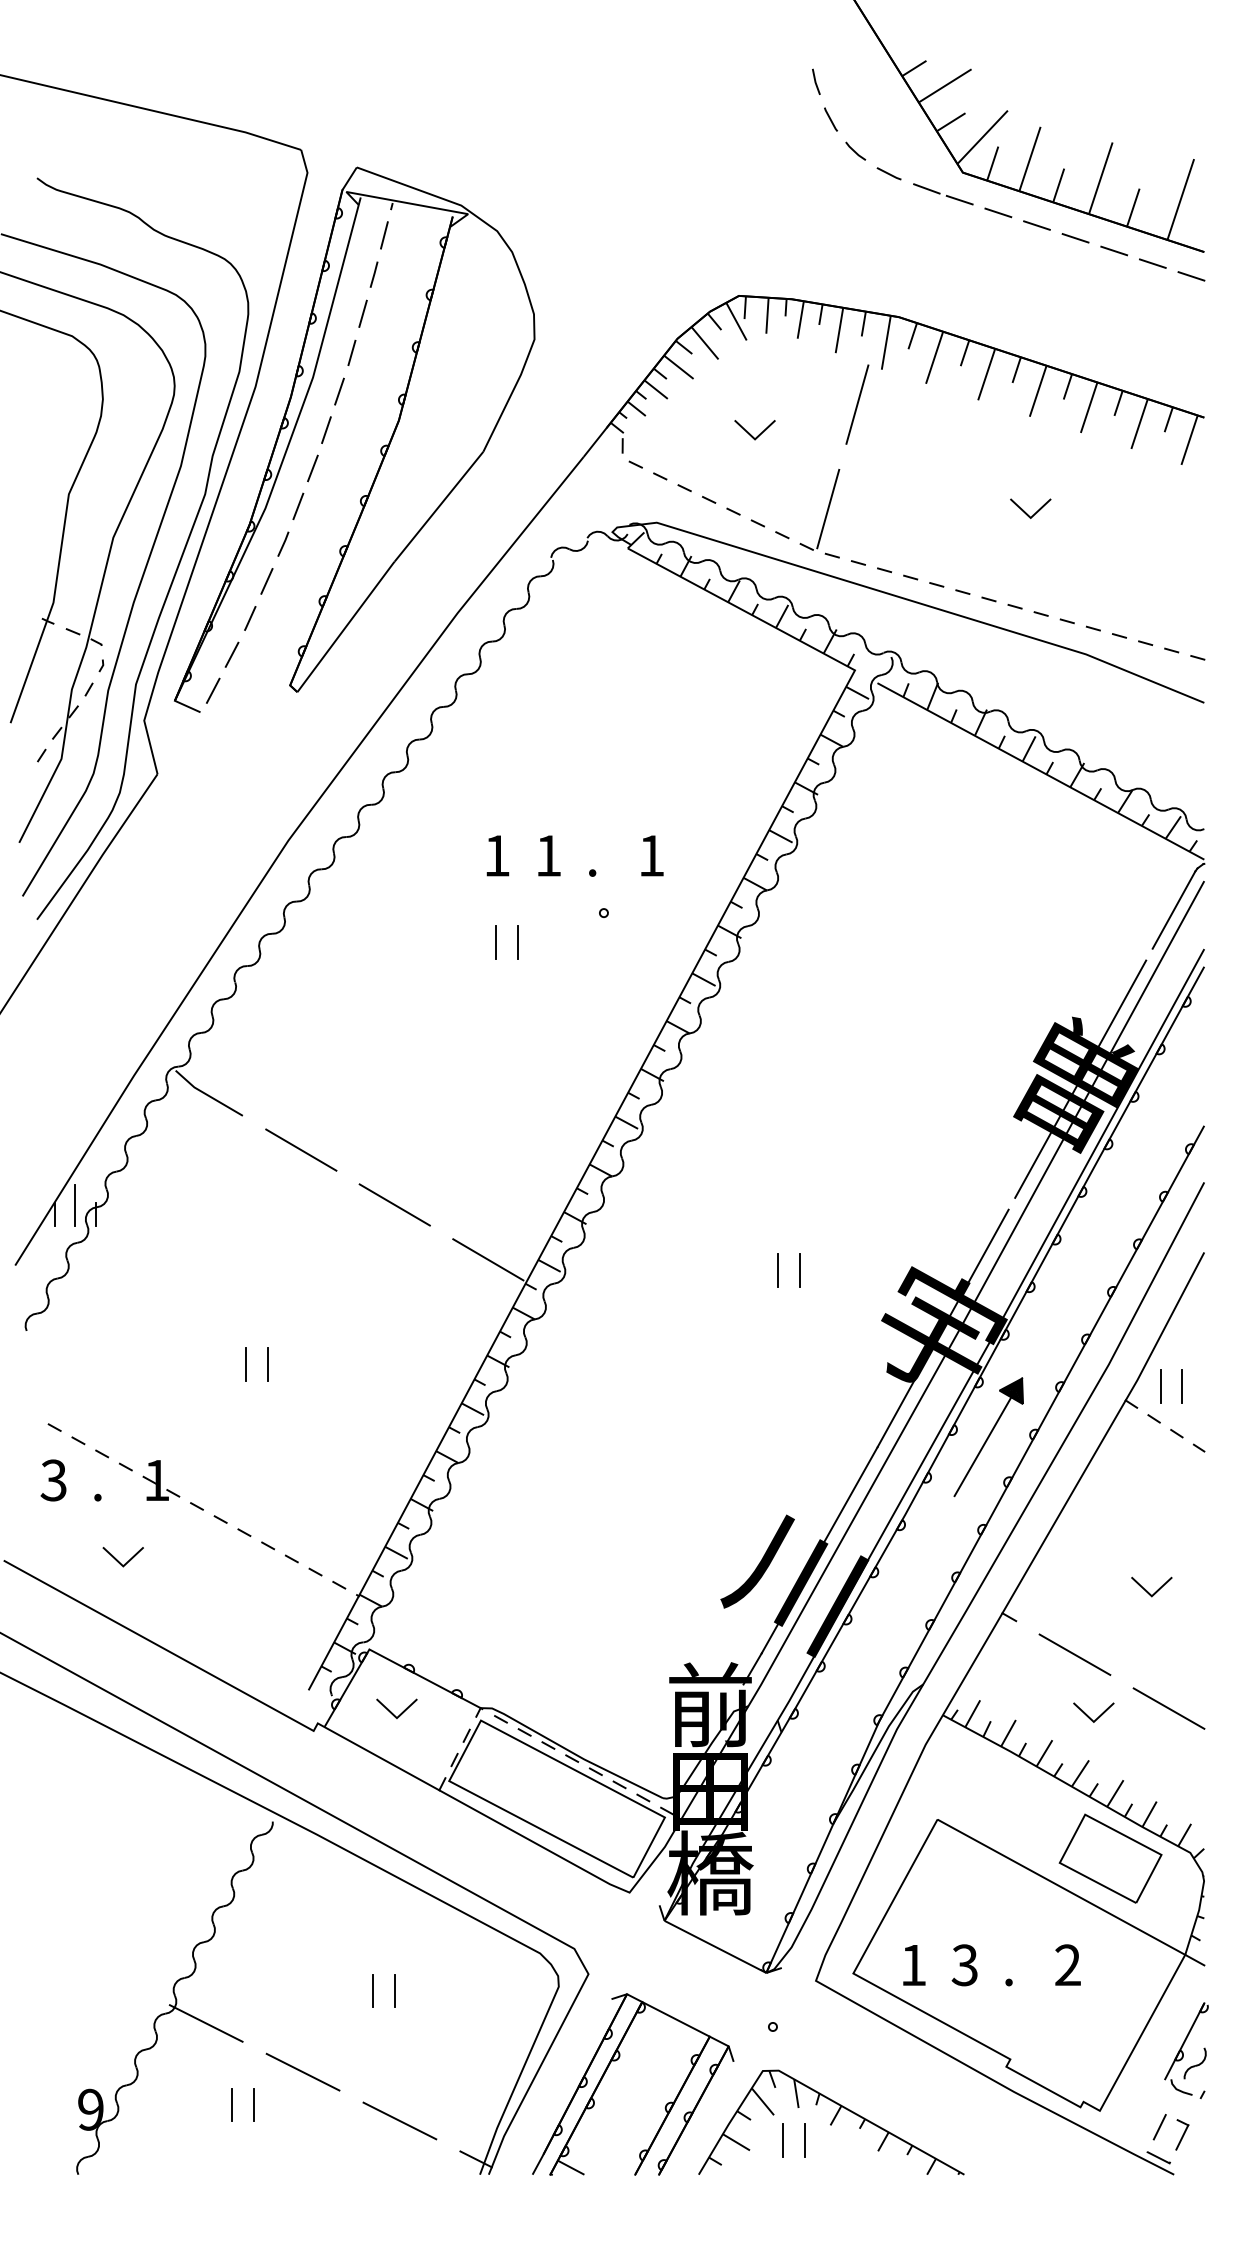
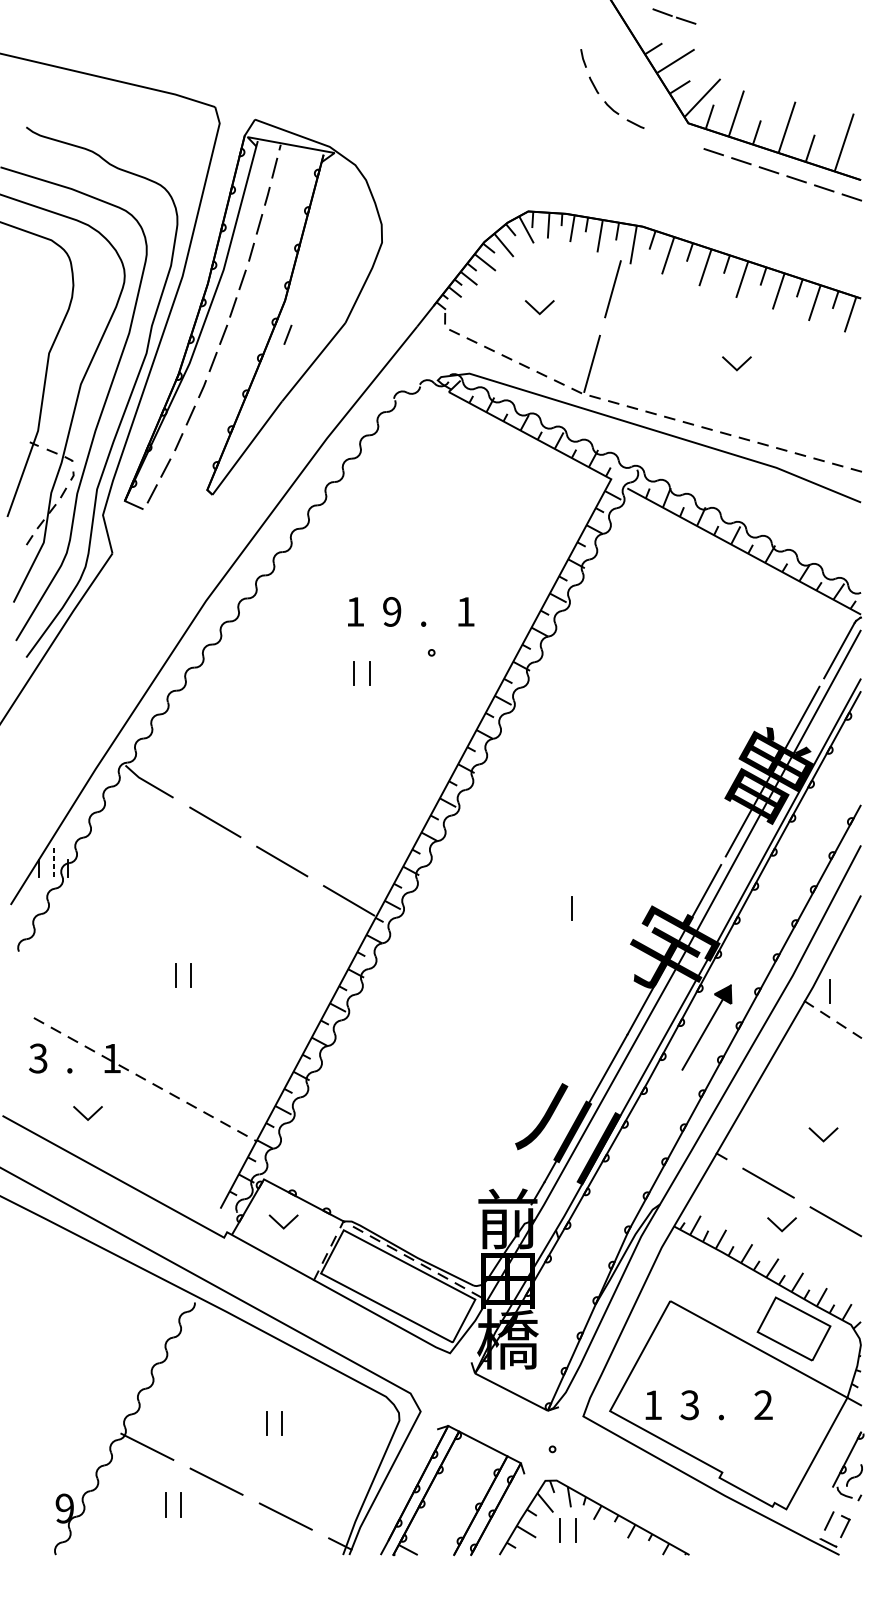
line: (945, 196) -> (675, 18), moved
line: (402, 468) -> (287, 334), added
text: (548, 855) -> (392, 611), 1 -> 9
line: (75, 1205) -> (53, 861), solid -> dashed
line: (778, 1270) -> (556, 908), removed
line: (1182, 1386) -> (845, 991), removed

